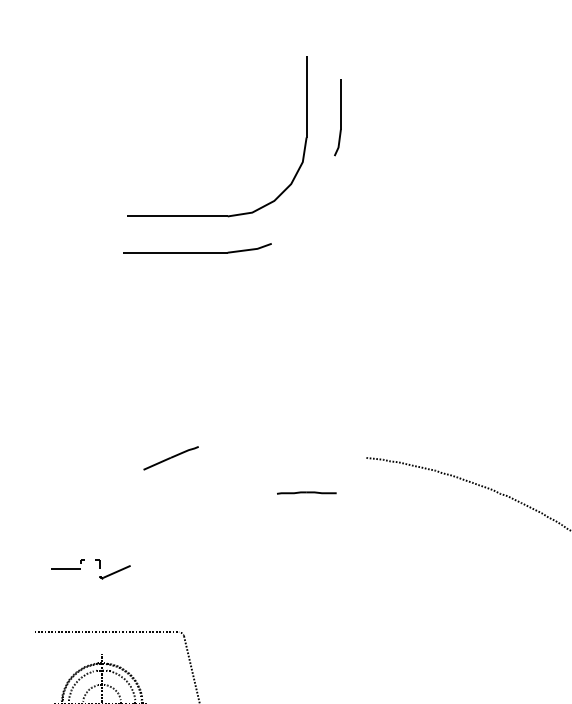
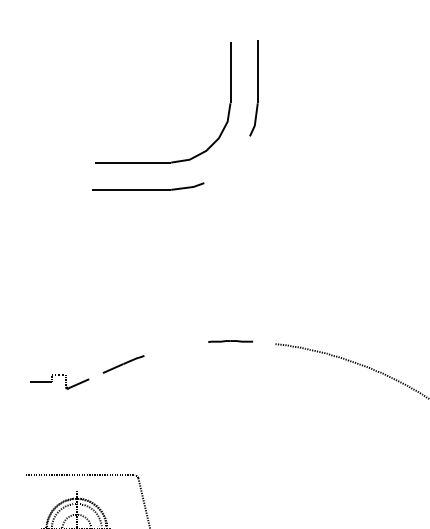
part: (337, 117) -> (253, 88), size x1.67
line: (170, 458) -> (123, 364), moved
line: (306, 493) -> (230, 341), moved
part: (91, 568) -> (59, 381), moved

